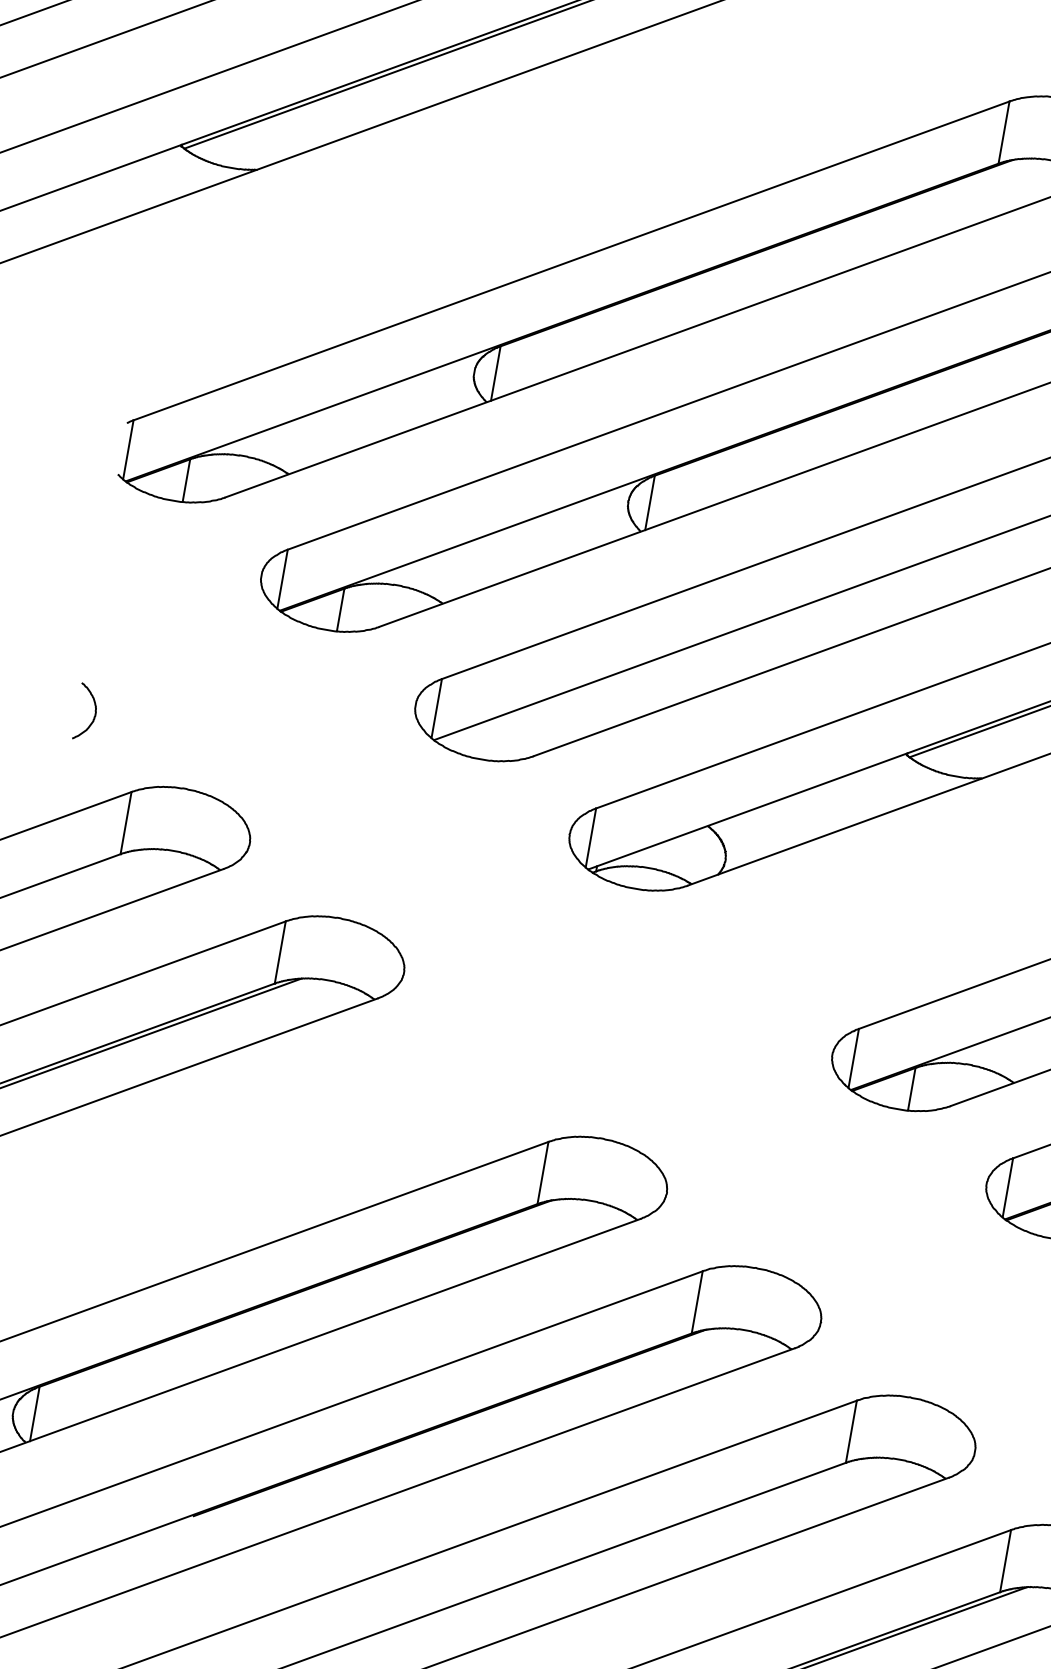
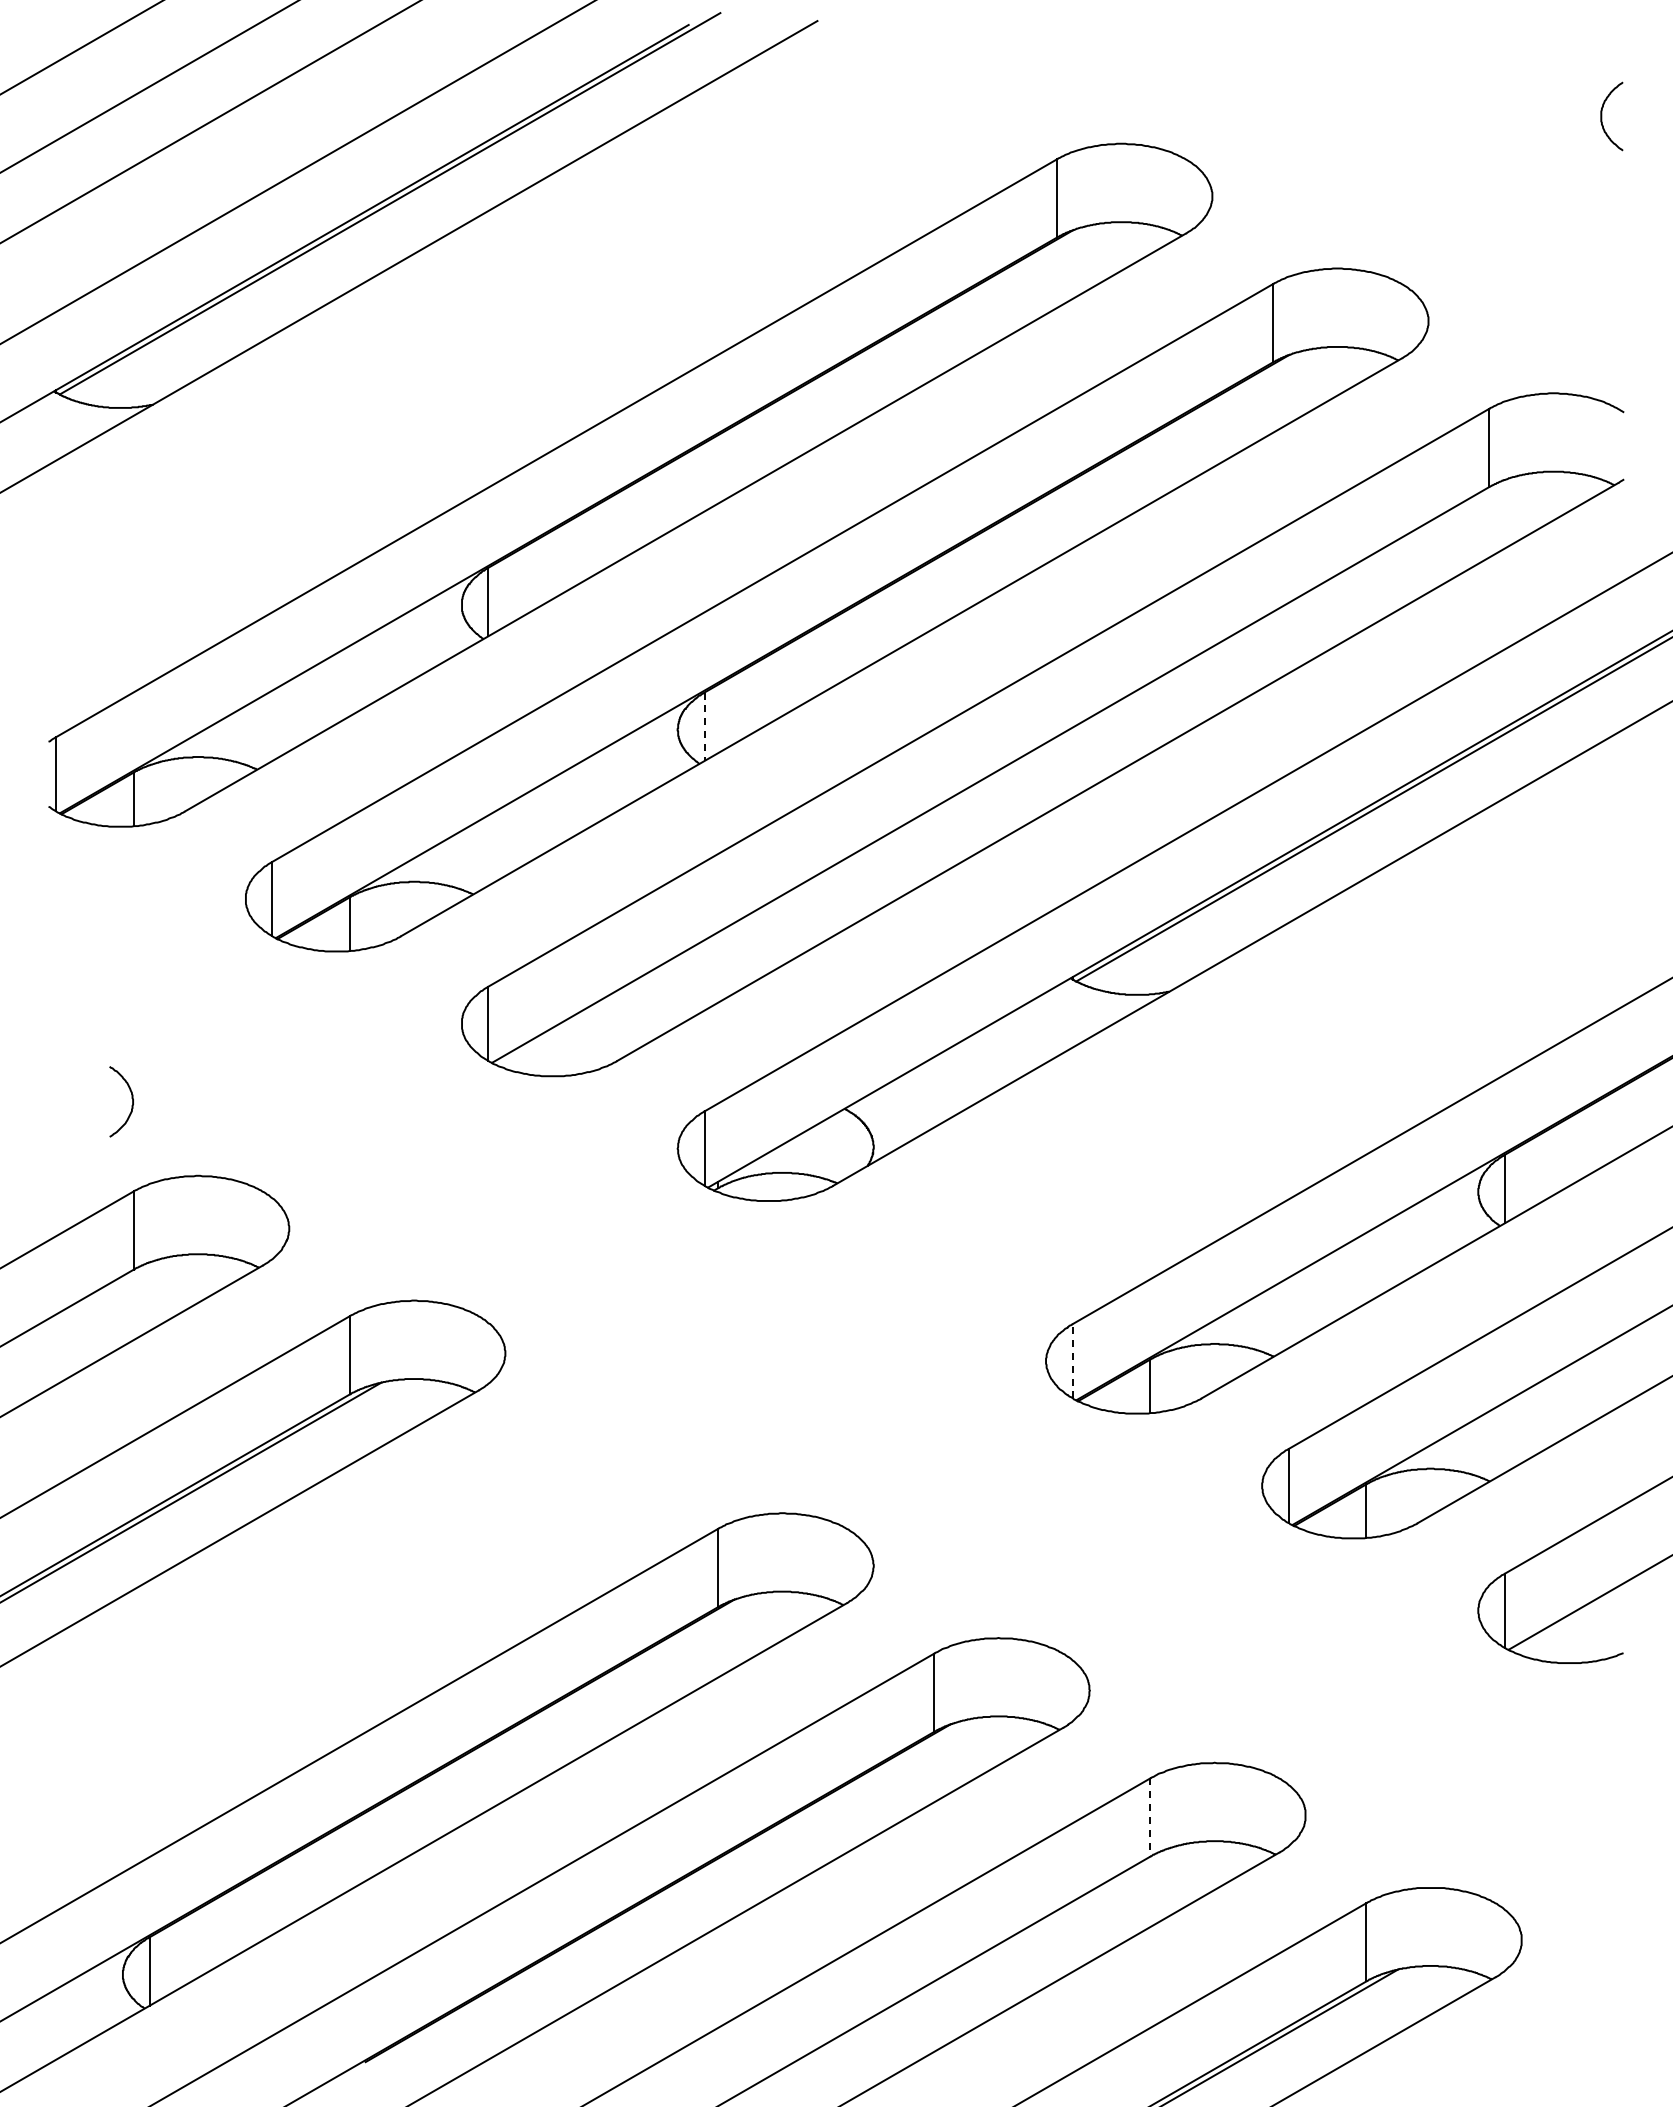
line: (649, 503) -> (704, 727), solid -> dashed
curve: (94, 711) -> (131, 1098), moved
line: (853, 1057) -> (1072, 1360), solid -> dashed
line: (851, 1432) -> (1150, 1818), solid -> dashed

